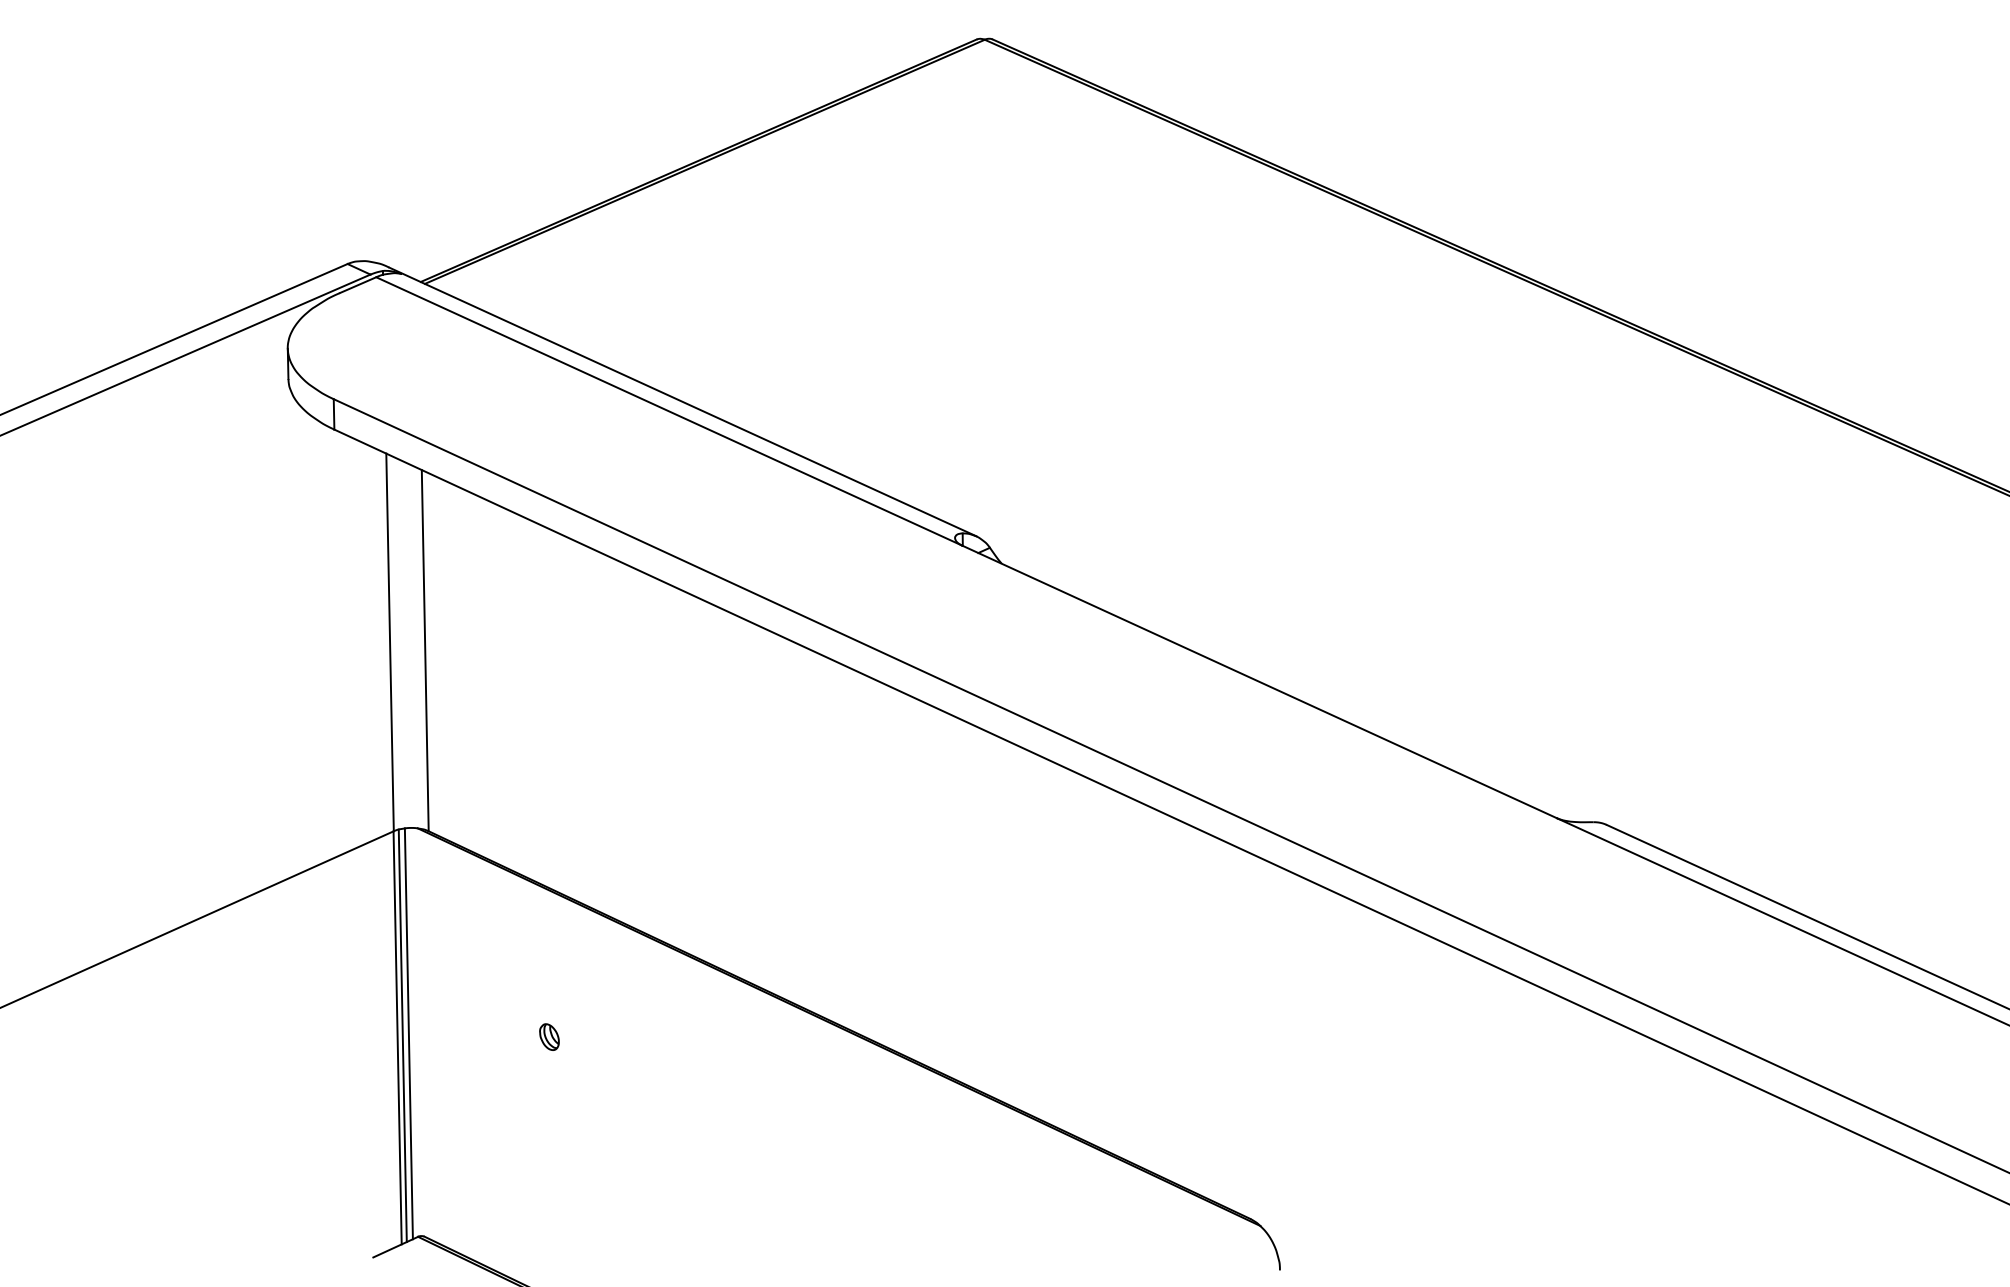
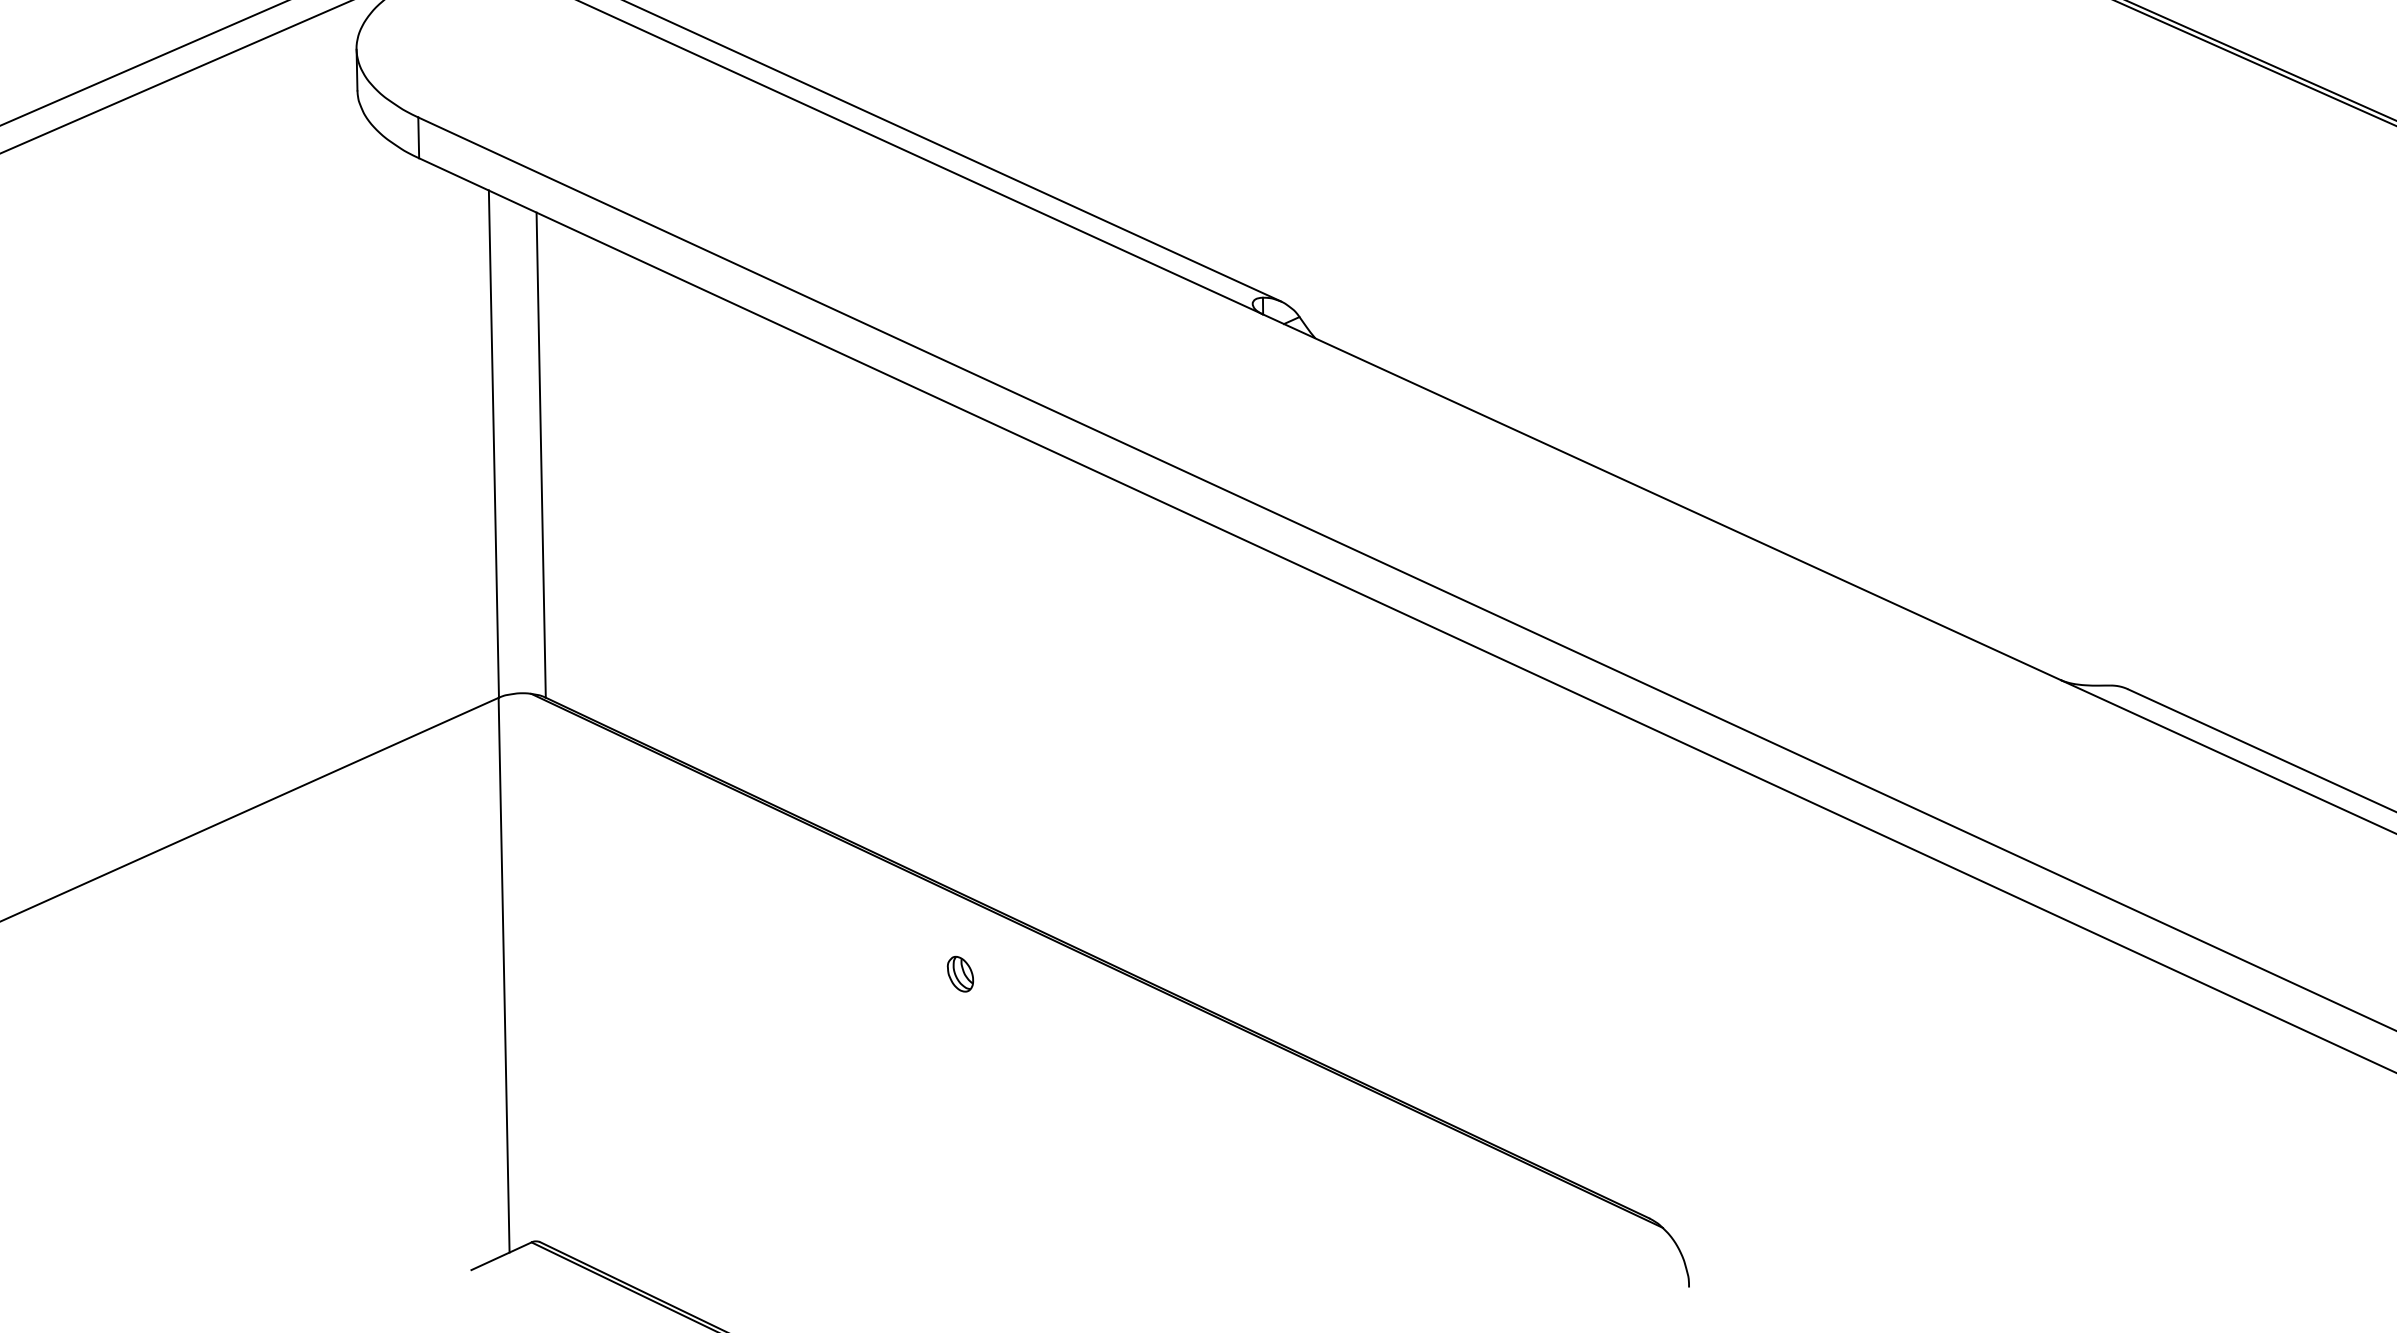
line: (408, 1033) -> (518, 969), removed
line: (402, 1035) -> (510, 972), removed
part: (549, 1036) -> (960, 973), moved

